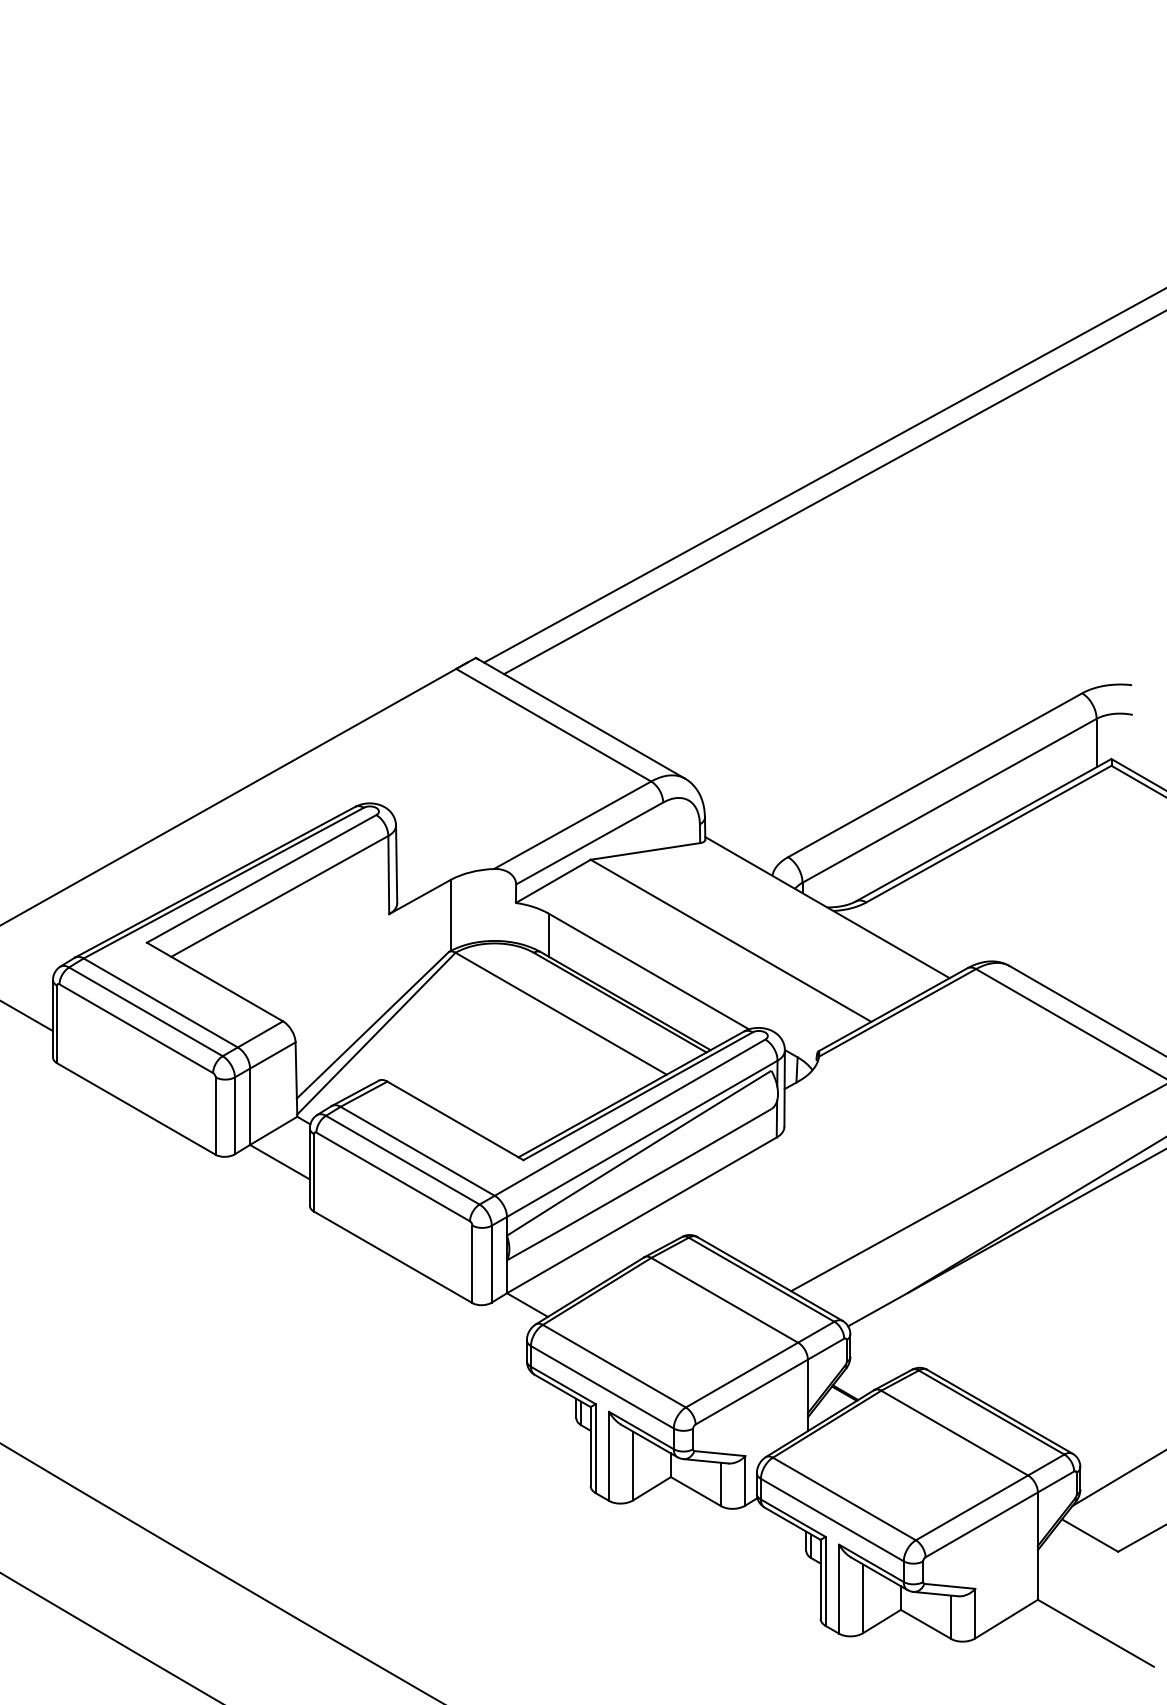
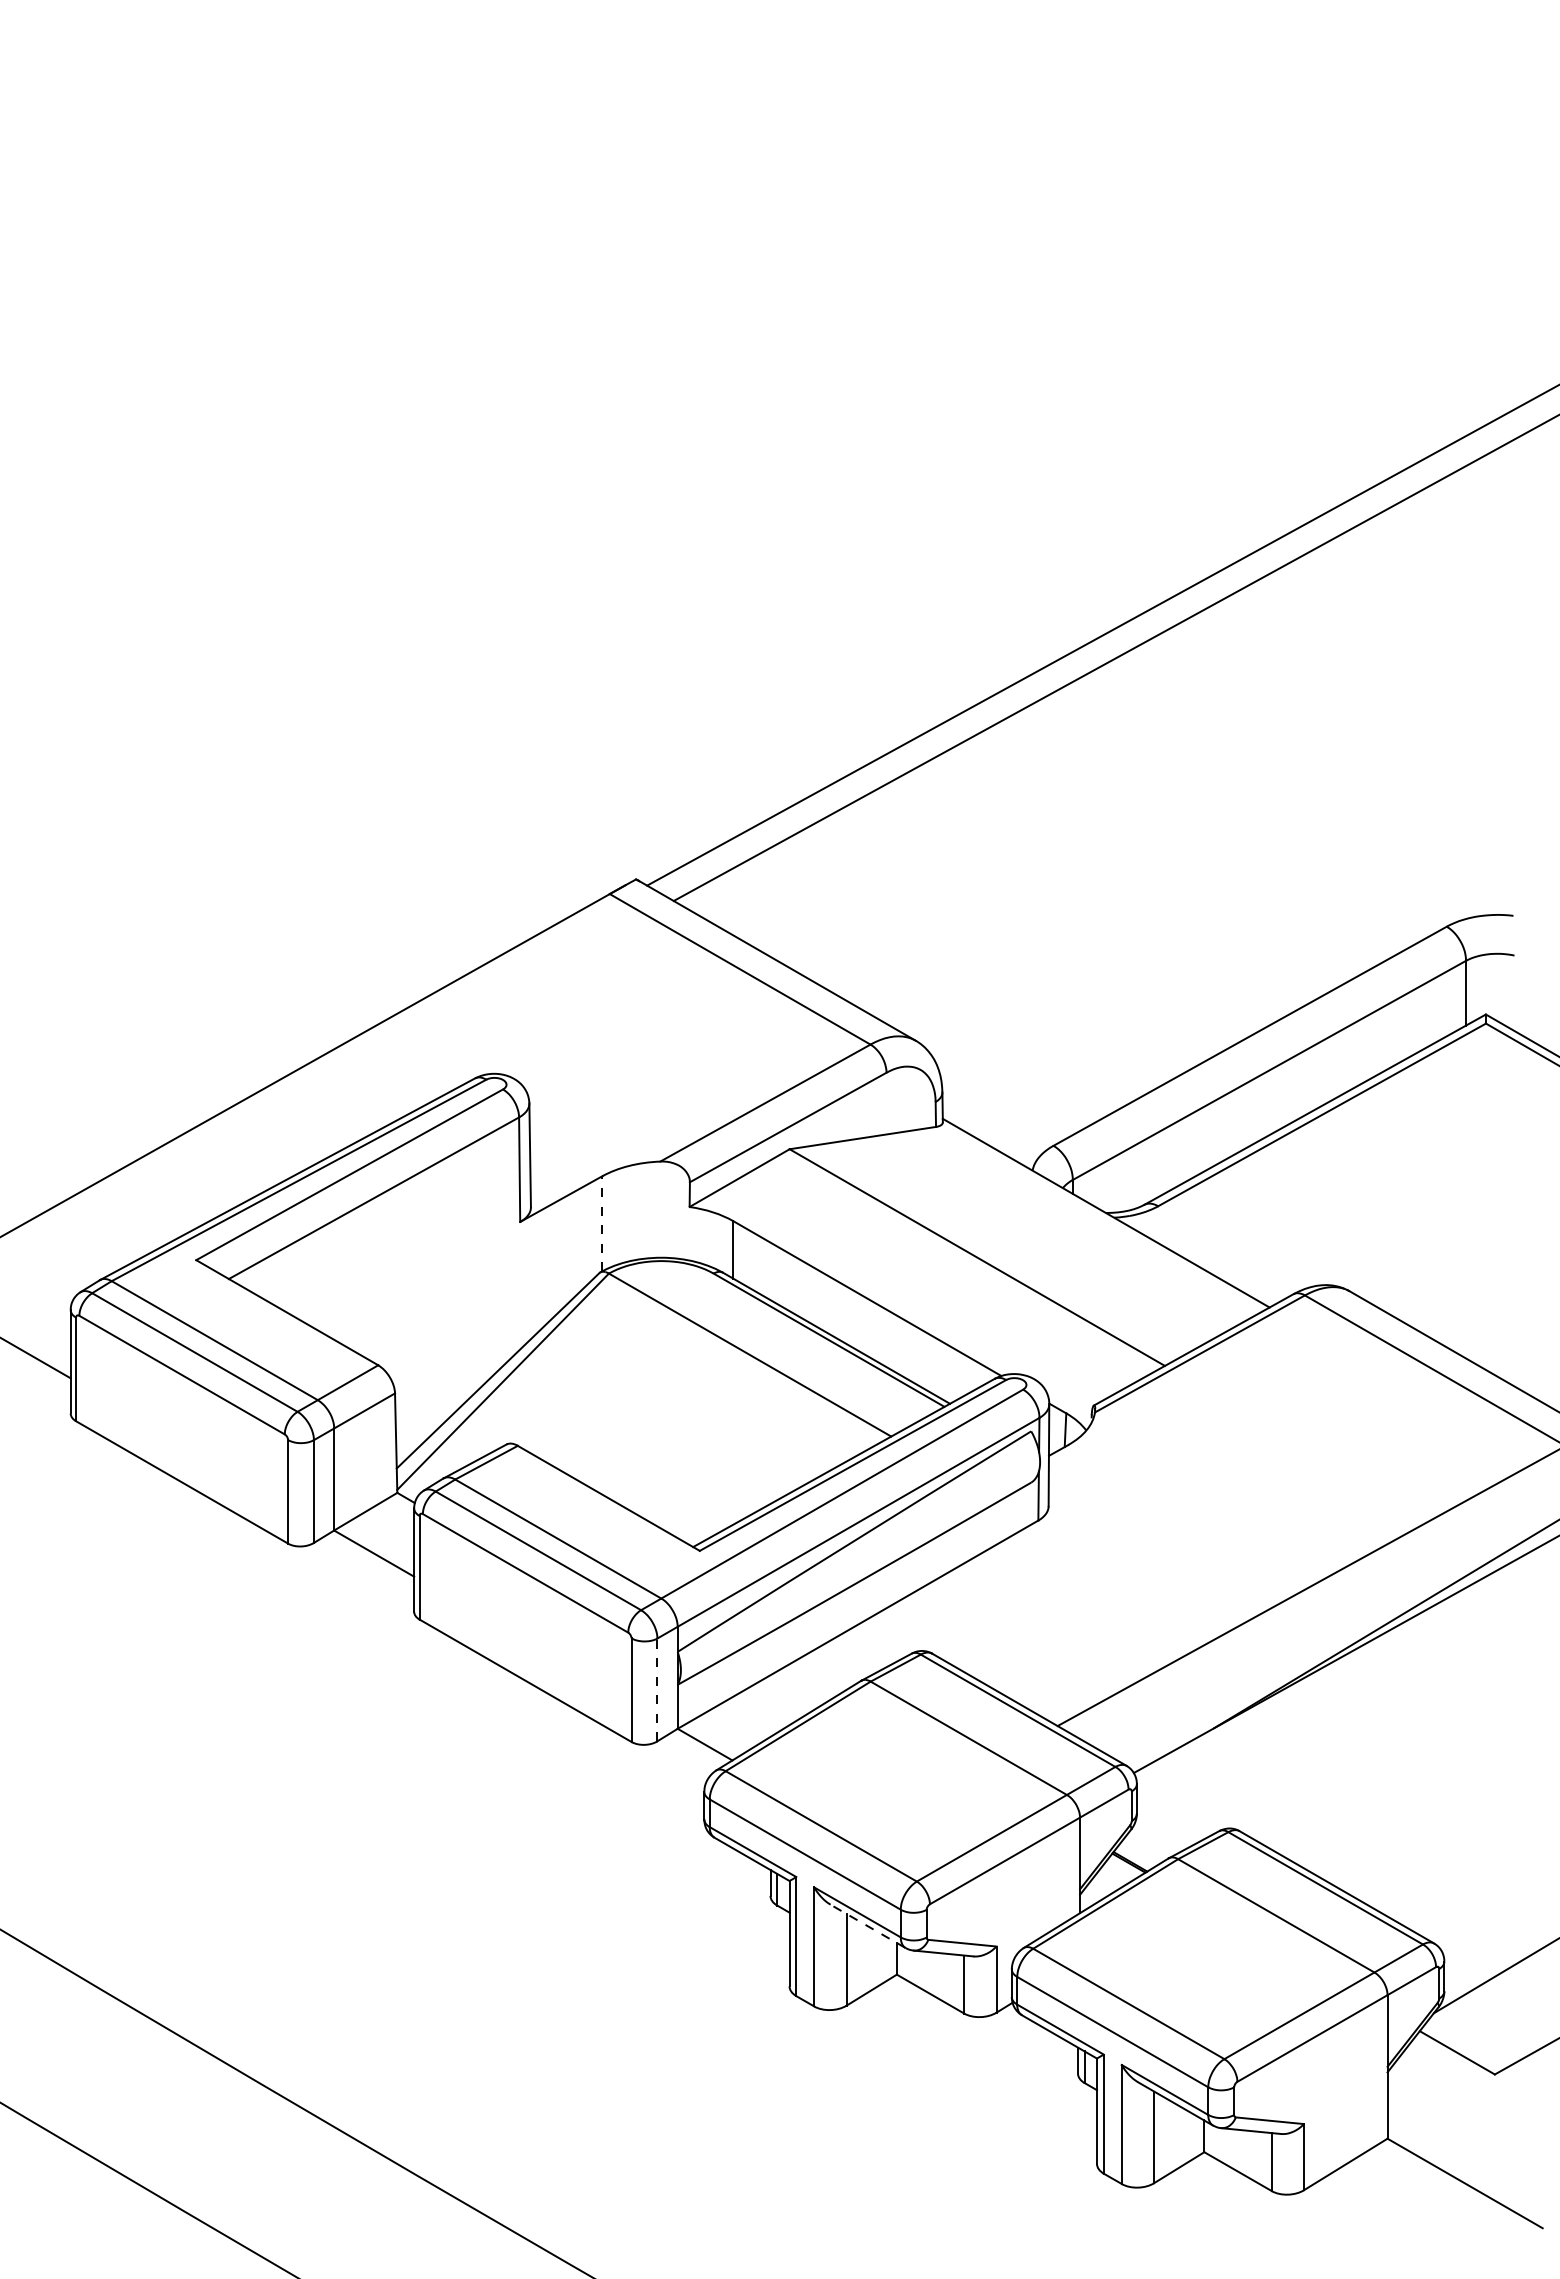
line: (450, 915) -> (602, 1223), solid -> dashed
line: (491, 1263) -> (657, 1689), solid -> dashed
line: (648, 1441) -> (867, 1926), solid -> dashed

